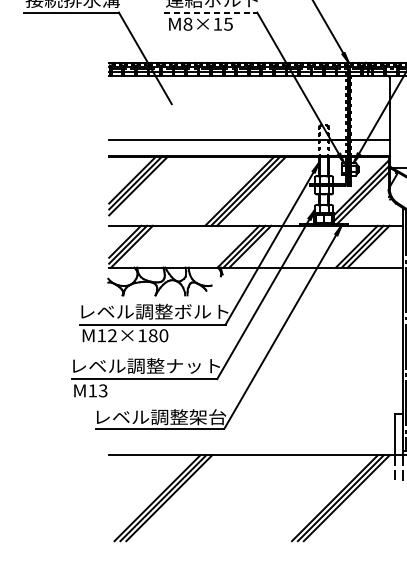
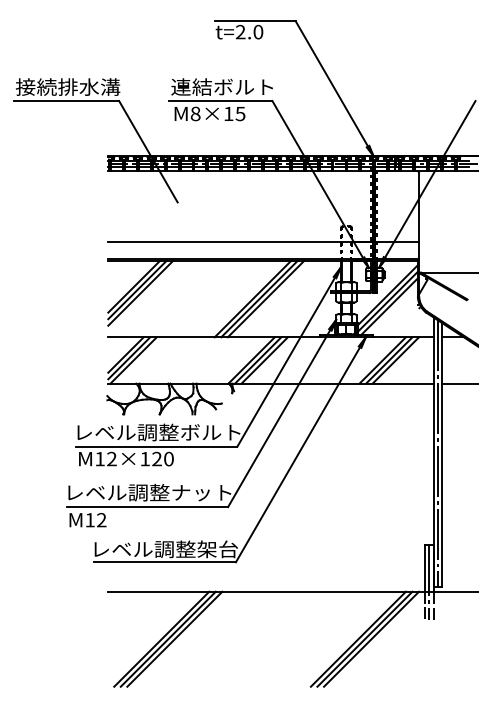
line: (210, 13) -> (220, 101), dashed -> solid
text: (152, 336) -> (156, 459), M12×180 -> M12×120
text: (103, 391) -> (101, 520), M13 -> M12
line: (399, 447) -> (429, 582), added

